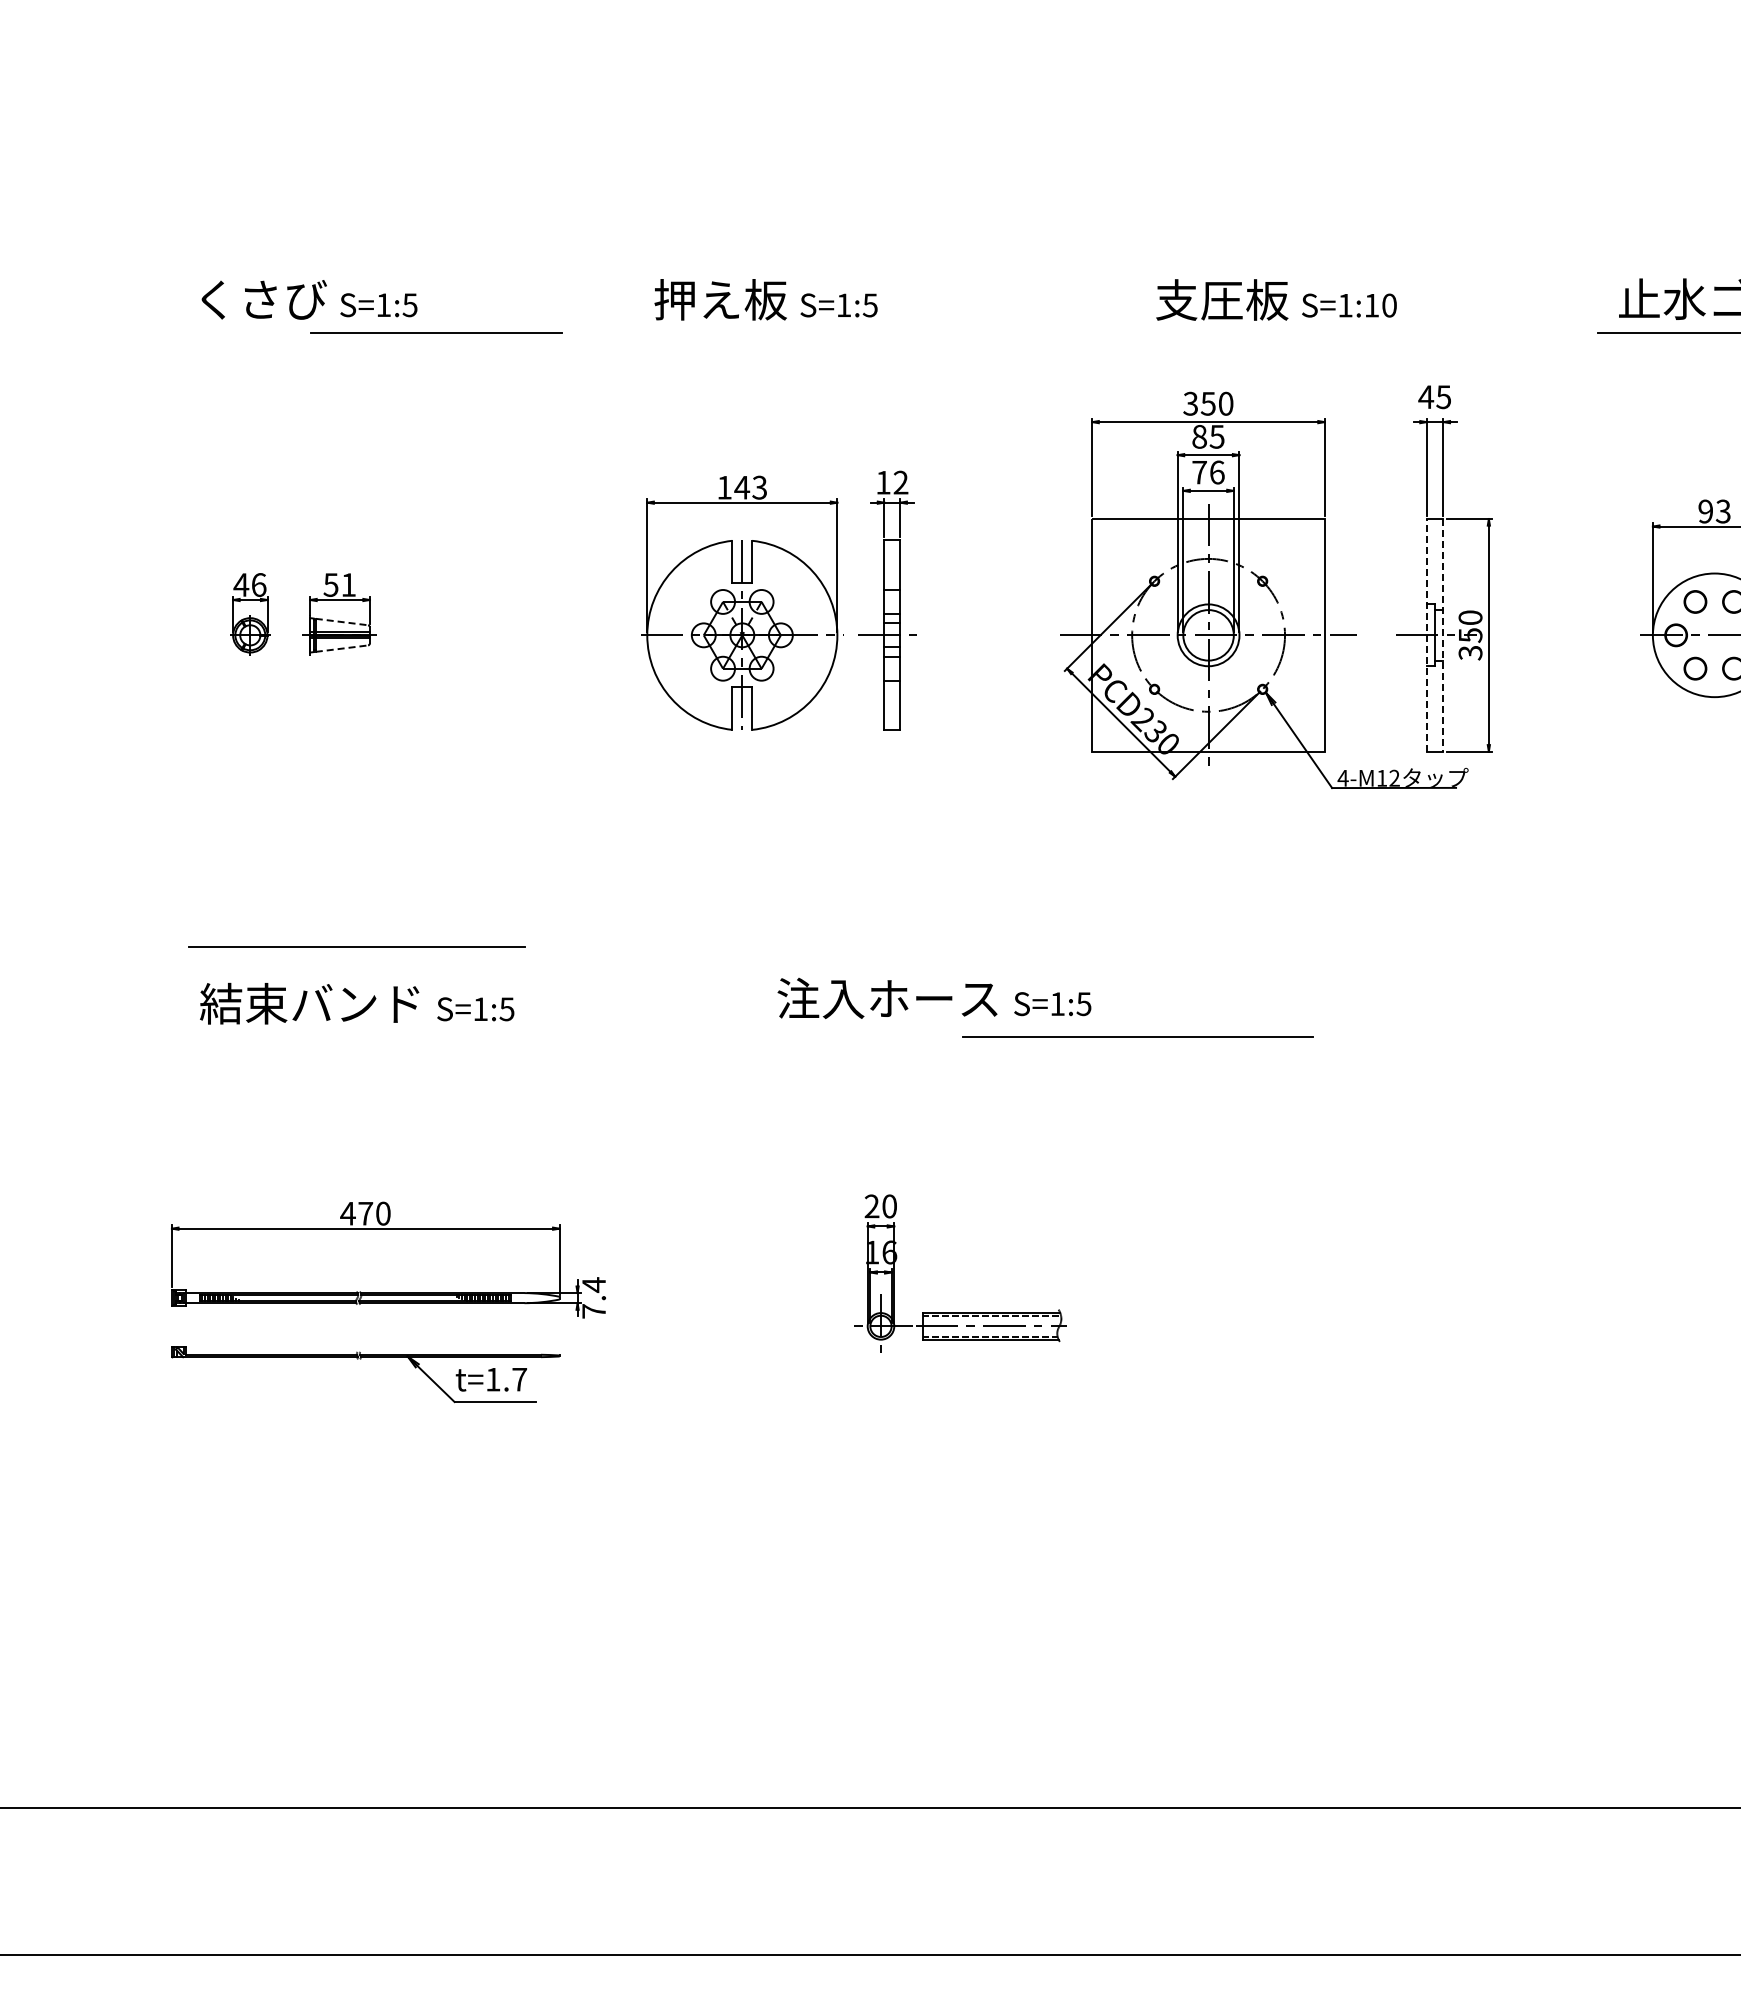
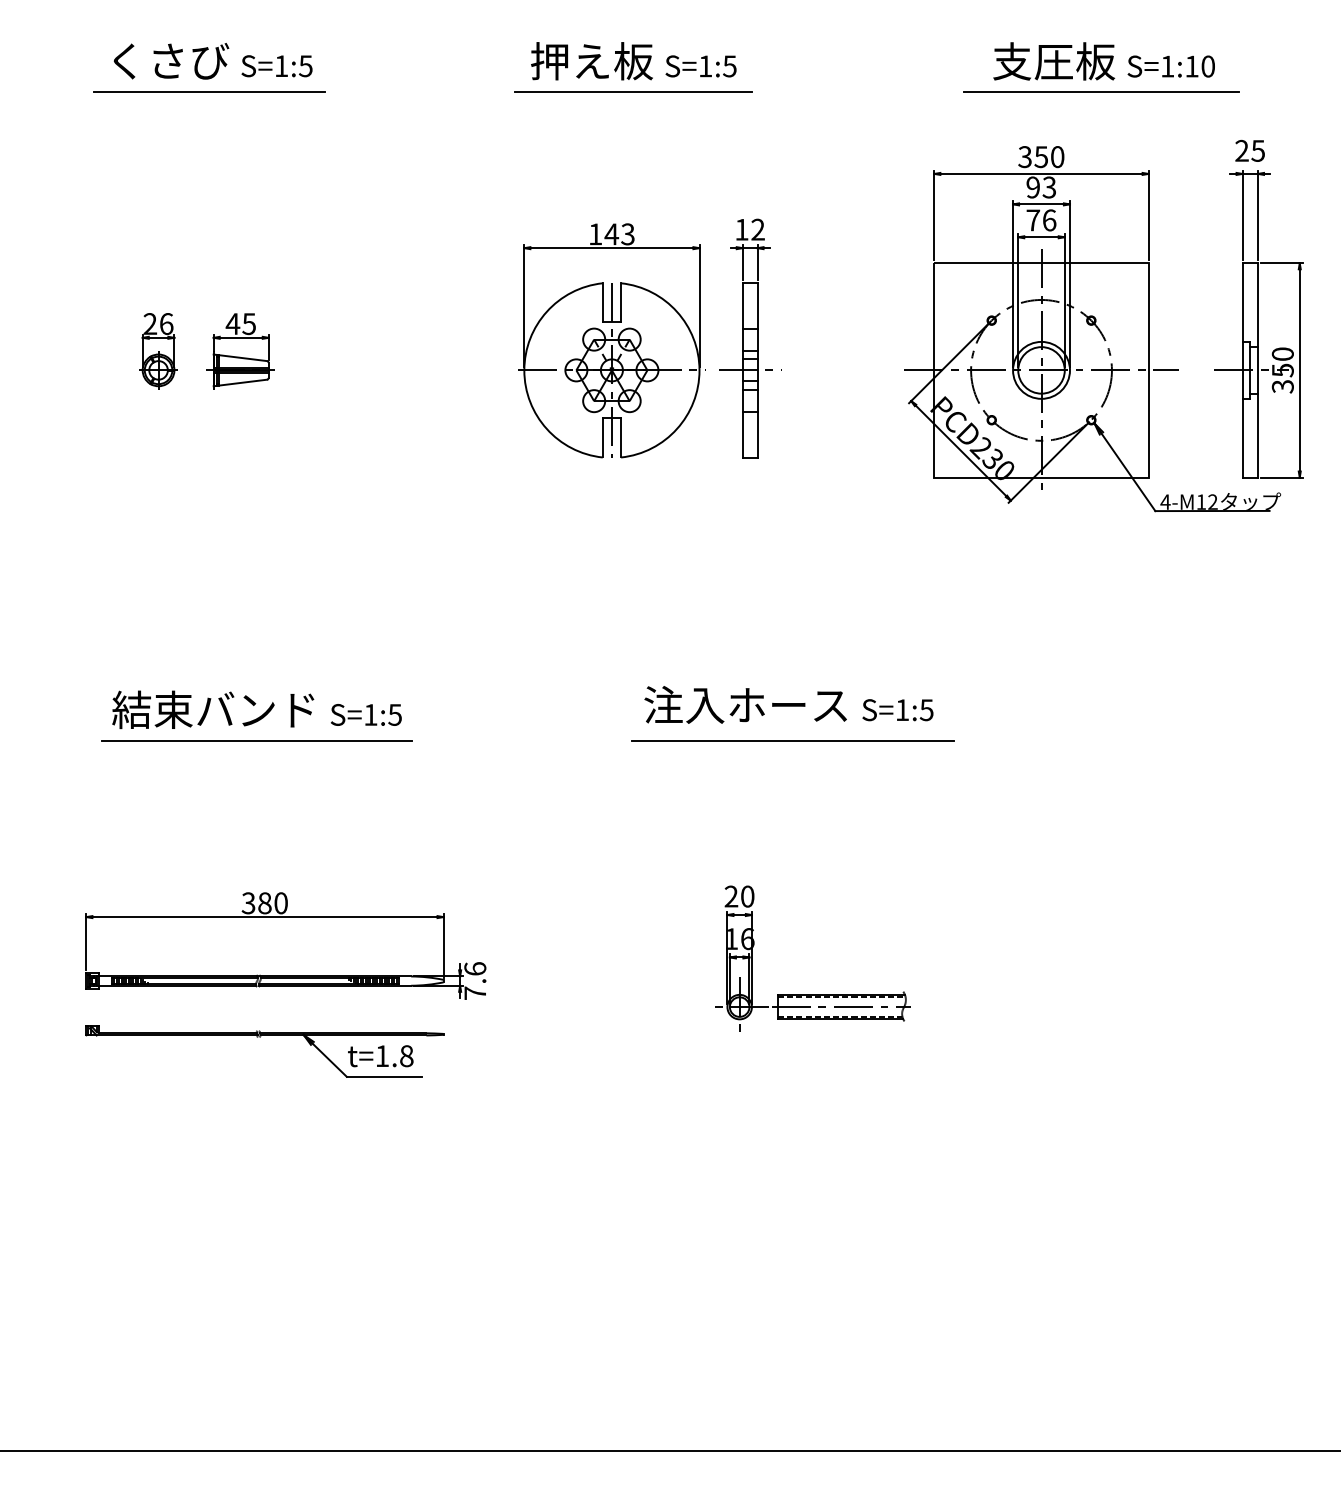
line: (436, 332) -> (209, 91), moved
line: (765, 332) -> (633, 91), added
line: (1273, 332) -> (1101, 91), added
text: (1426, 396) -> (1242, 150), 45 -> 25
text: (1208, 436) -> (1041, 187), 85 -> 93
text: (241, 584) -> (150, 323), 46 -> 26
text: (339, 584) -> (240, 323), 51 -> 45
line: (342, 622) -> (243, 358), dashed -> solid
line: (1426, 634) -> (1242, 369), dashed -> solid
line: (1443, 635) -> (1257, 370), dashed -> solid
line: (342, 648) -> (243, 382), dashed -> solid
line: (356, 946) -> (256, 740), moved
line: (1137, 1036) -> (792, 740), moved
text: (356, 1213) -> (256, 903), 470 -> 380
text: (594, 1285) -> (475, 969), 7.4 -> 7.6
text: (519, 1379) -> (406, 1056), t=1.7 -> t=1.8

